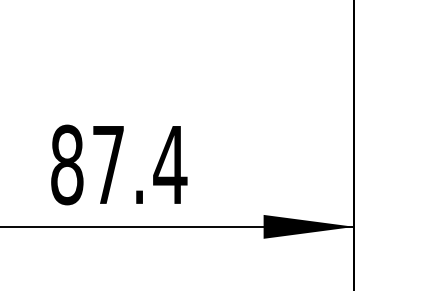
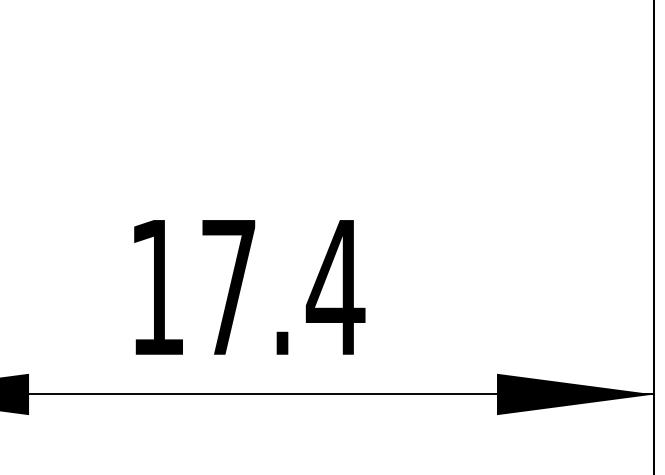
text: (67, 164) -> (157, 286), 87.4 -> 17.4

